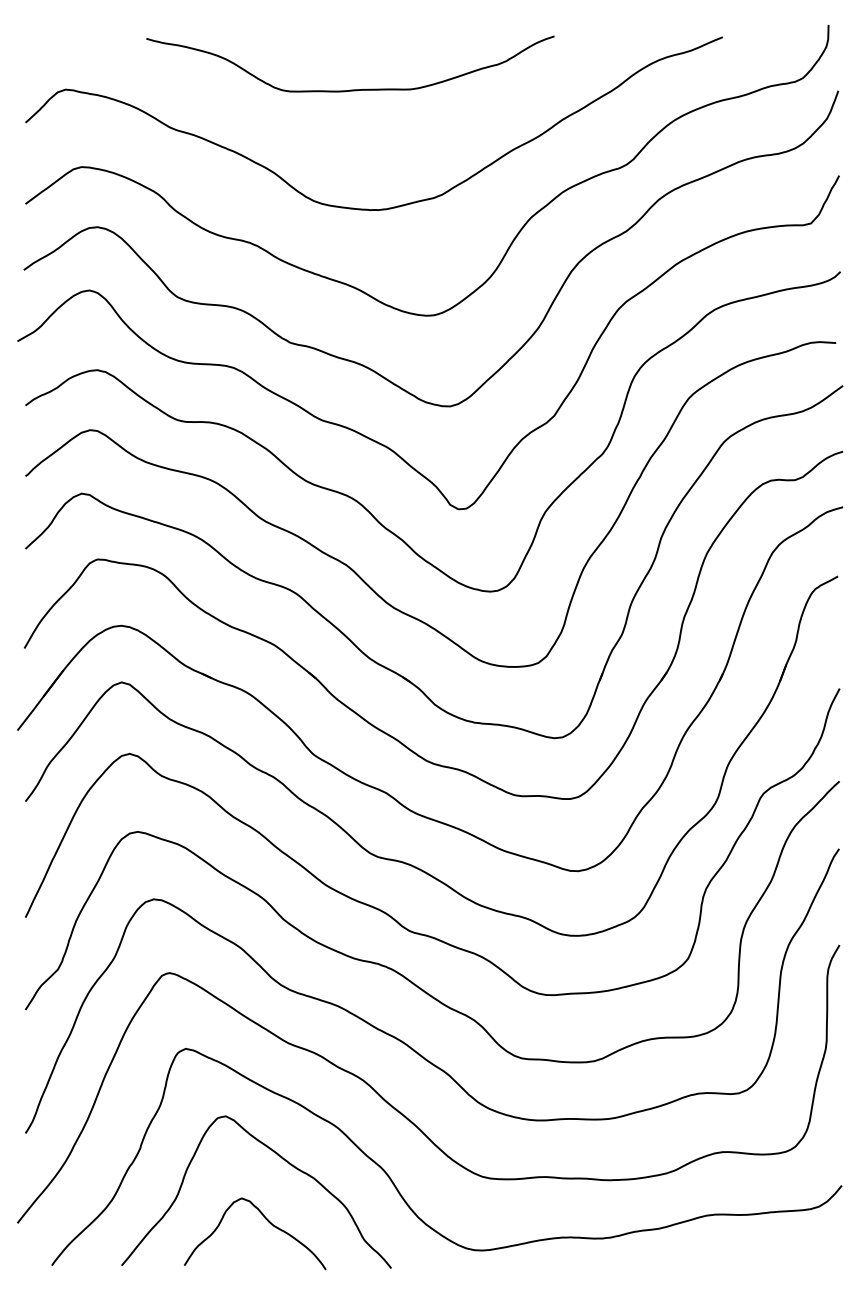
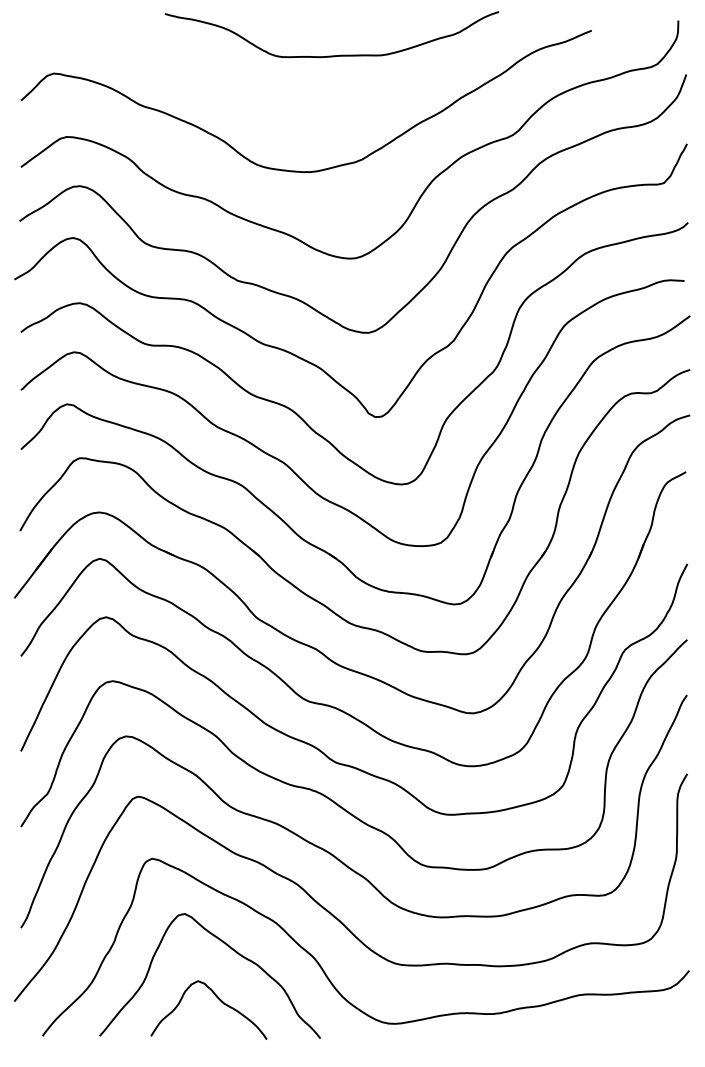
curve: (349, 89) -> (331, 55), moved

